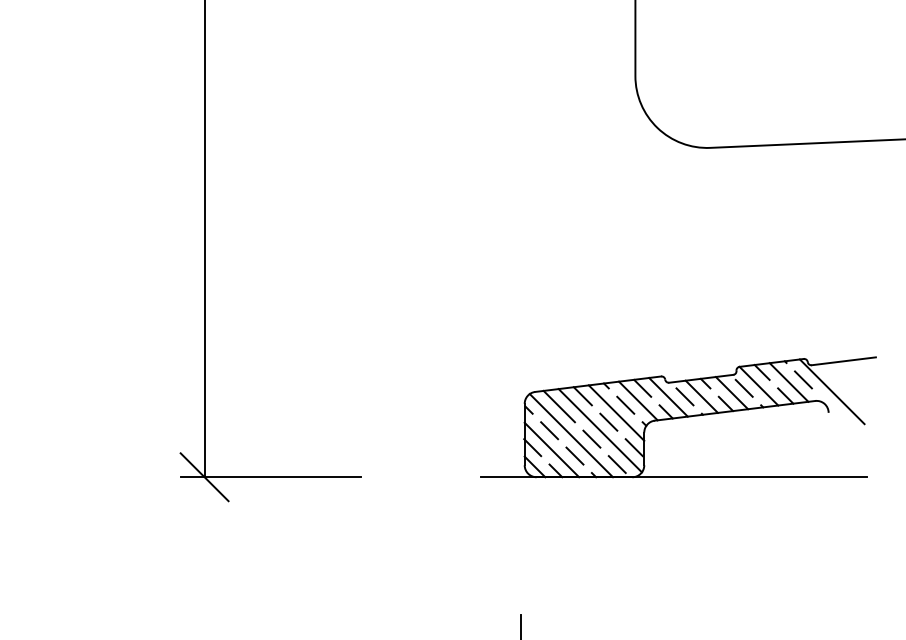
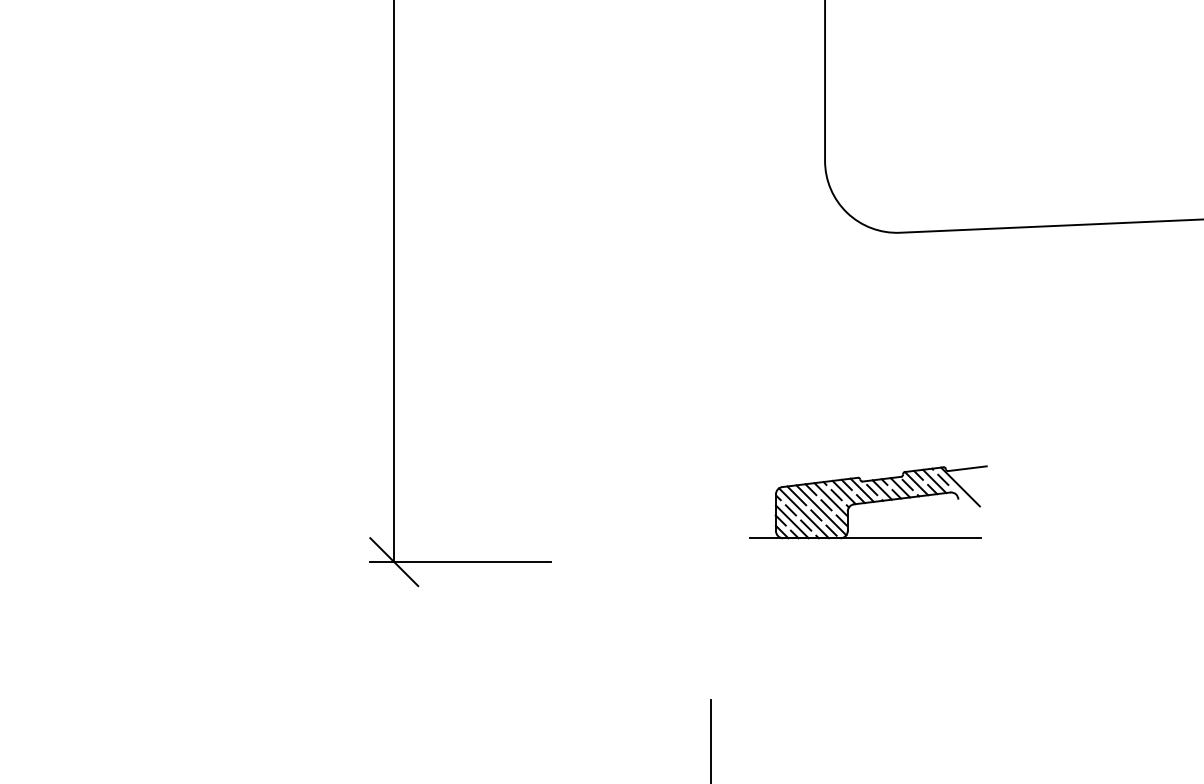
part: (678, 417) -> (868, 502), size x0.6

